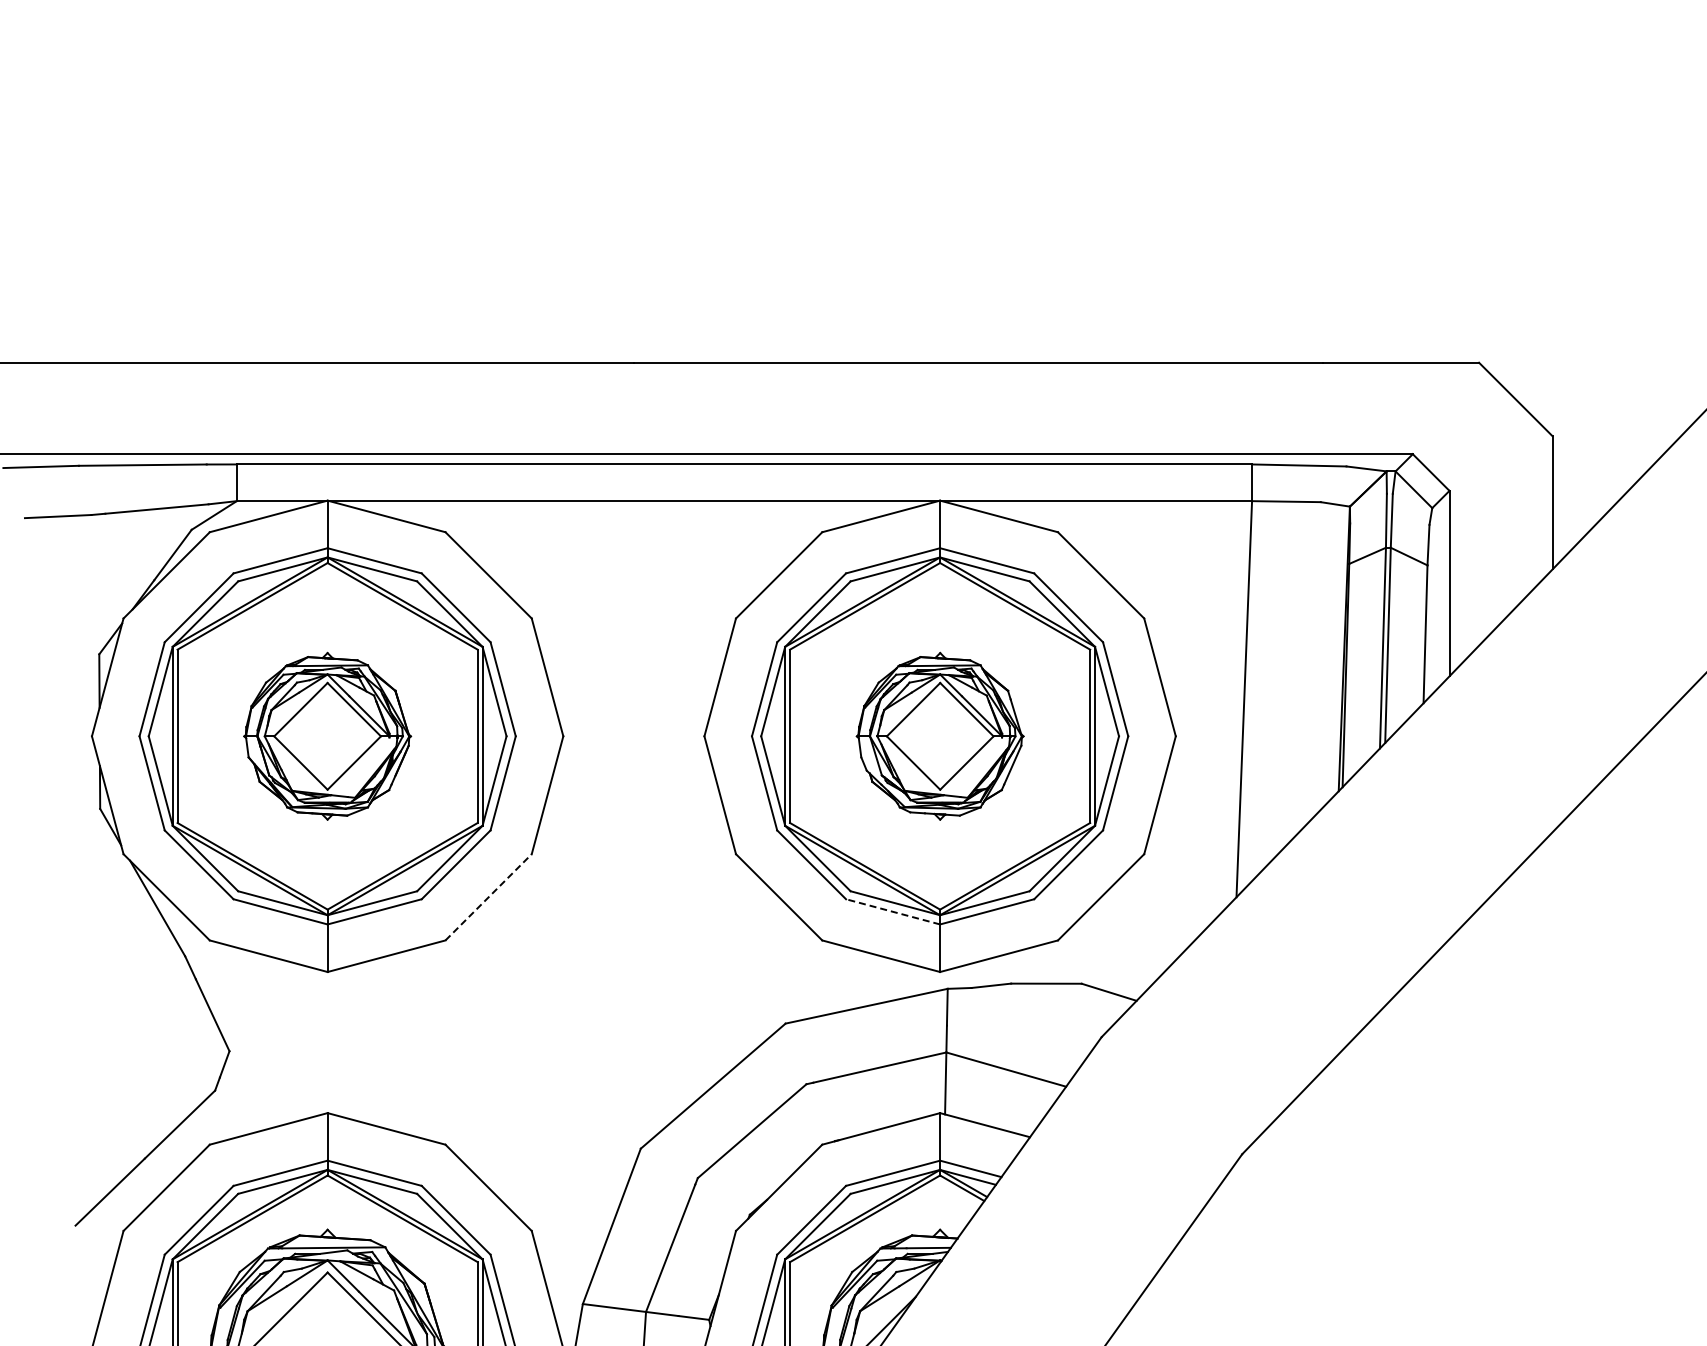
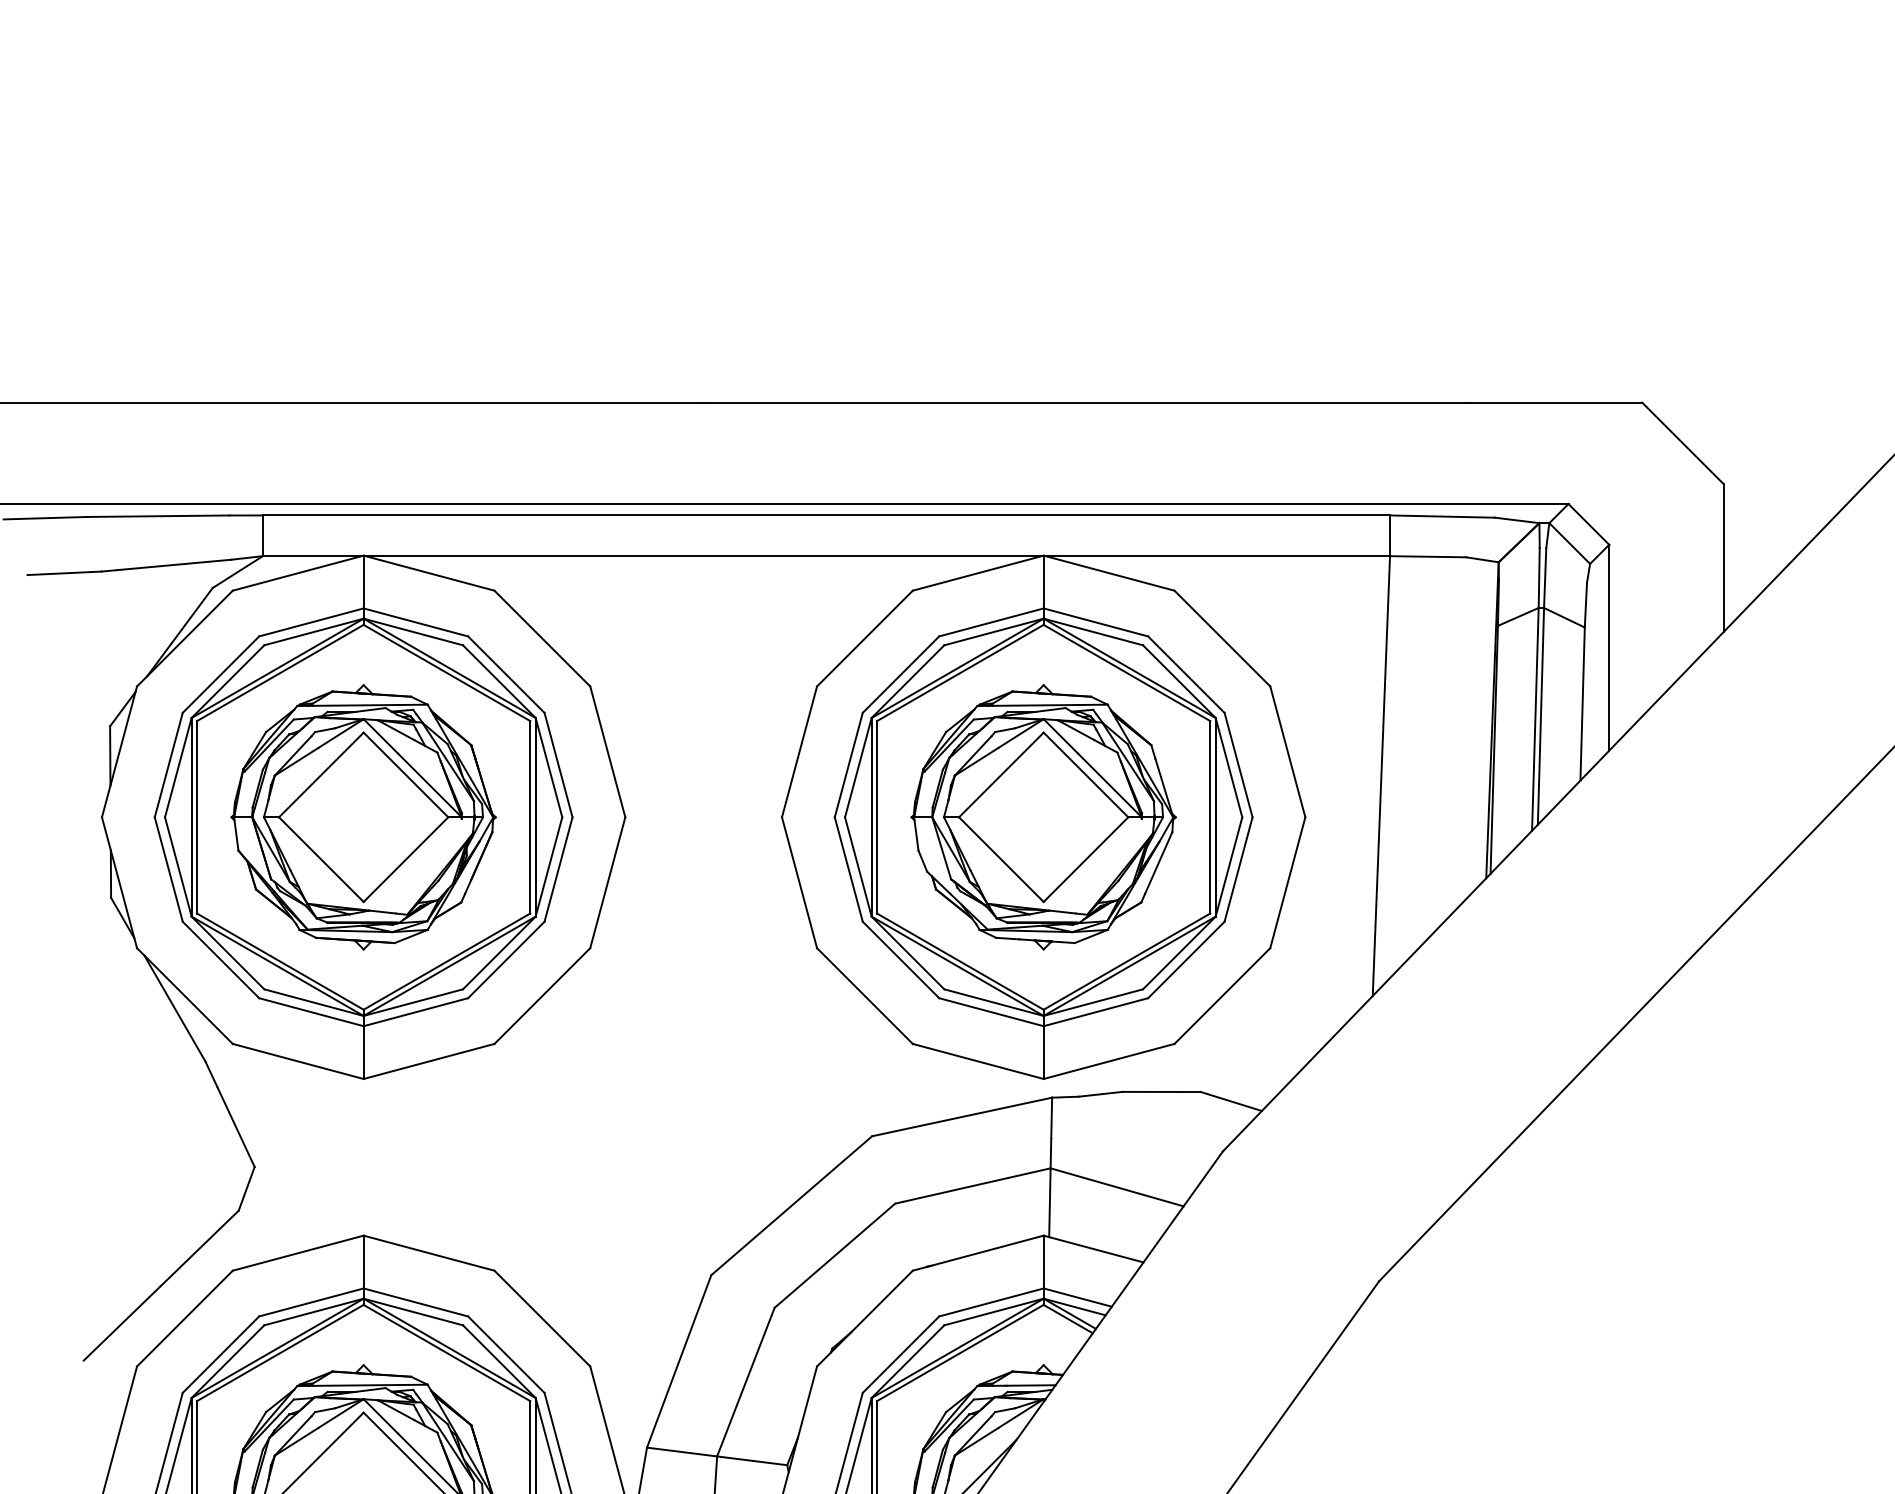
part: (327, 736) -> (363, 817), size x1.43
part: (940, 736) -> (1044, 817), size x1.43
line: (488, 897) -> (542, 996), dashed -> solid
line: (893, 911) -> (991, 1011), dashed -> solid

